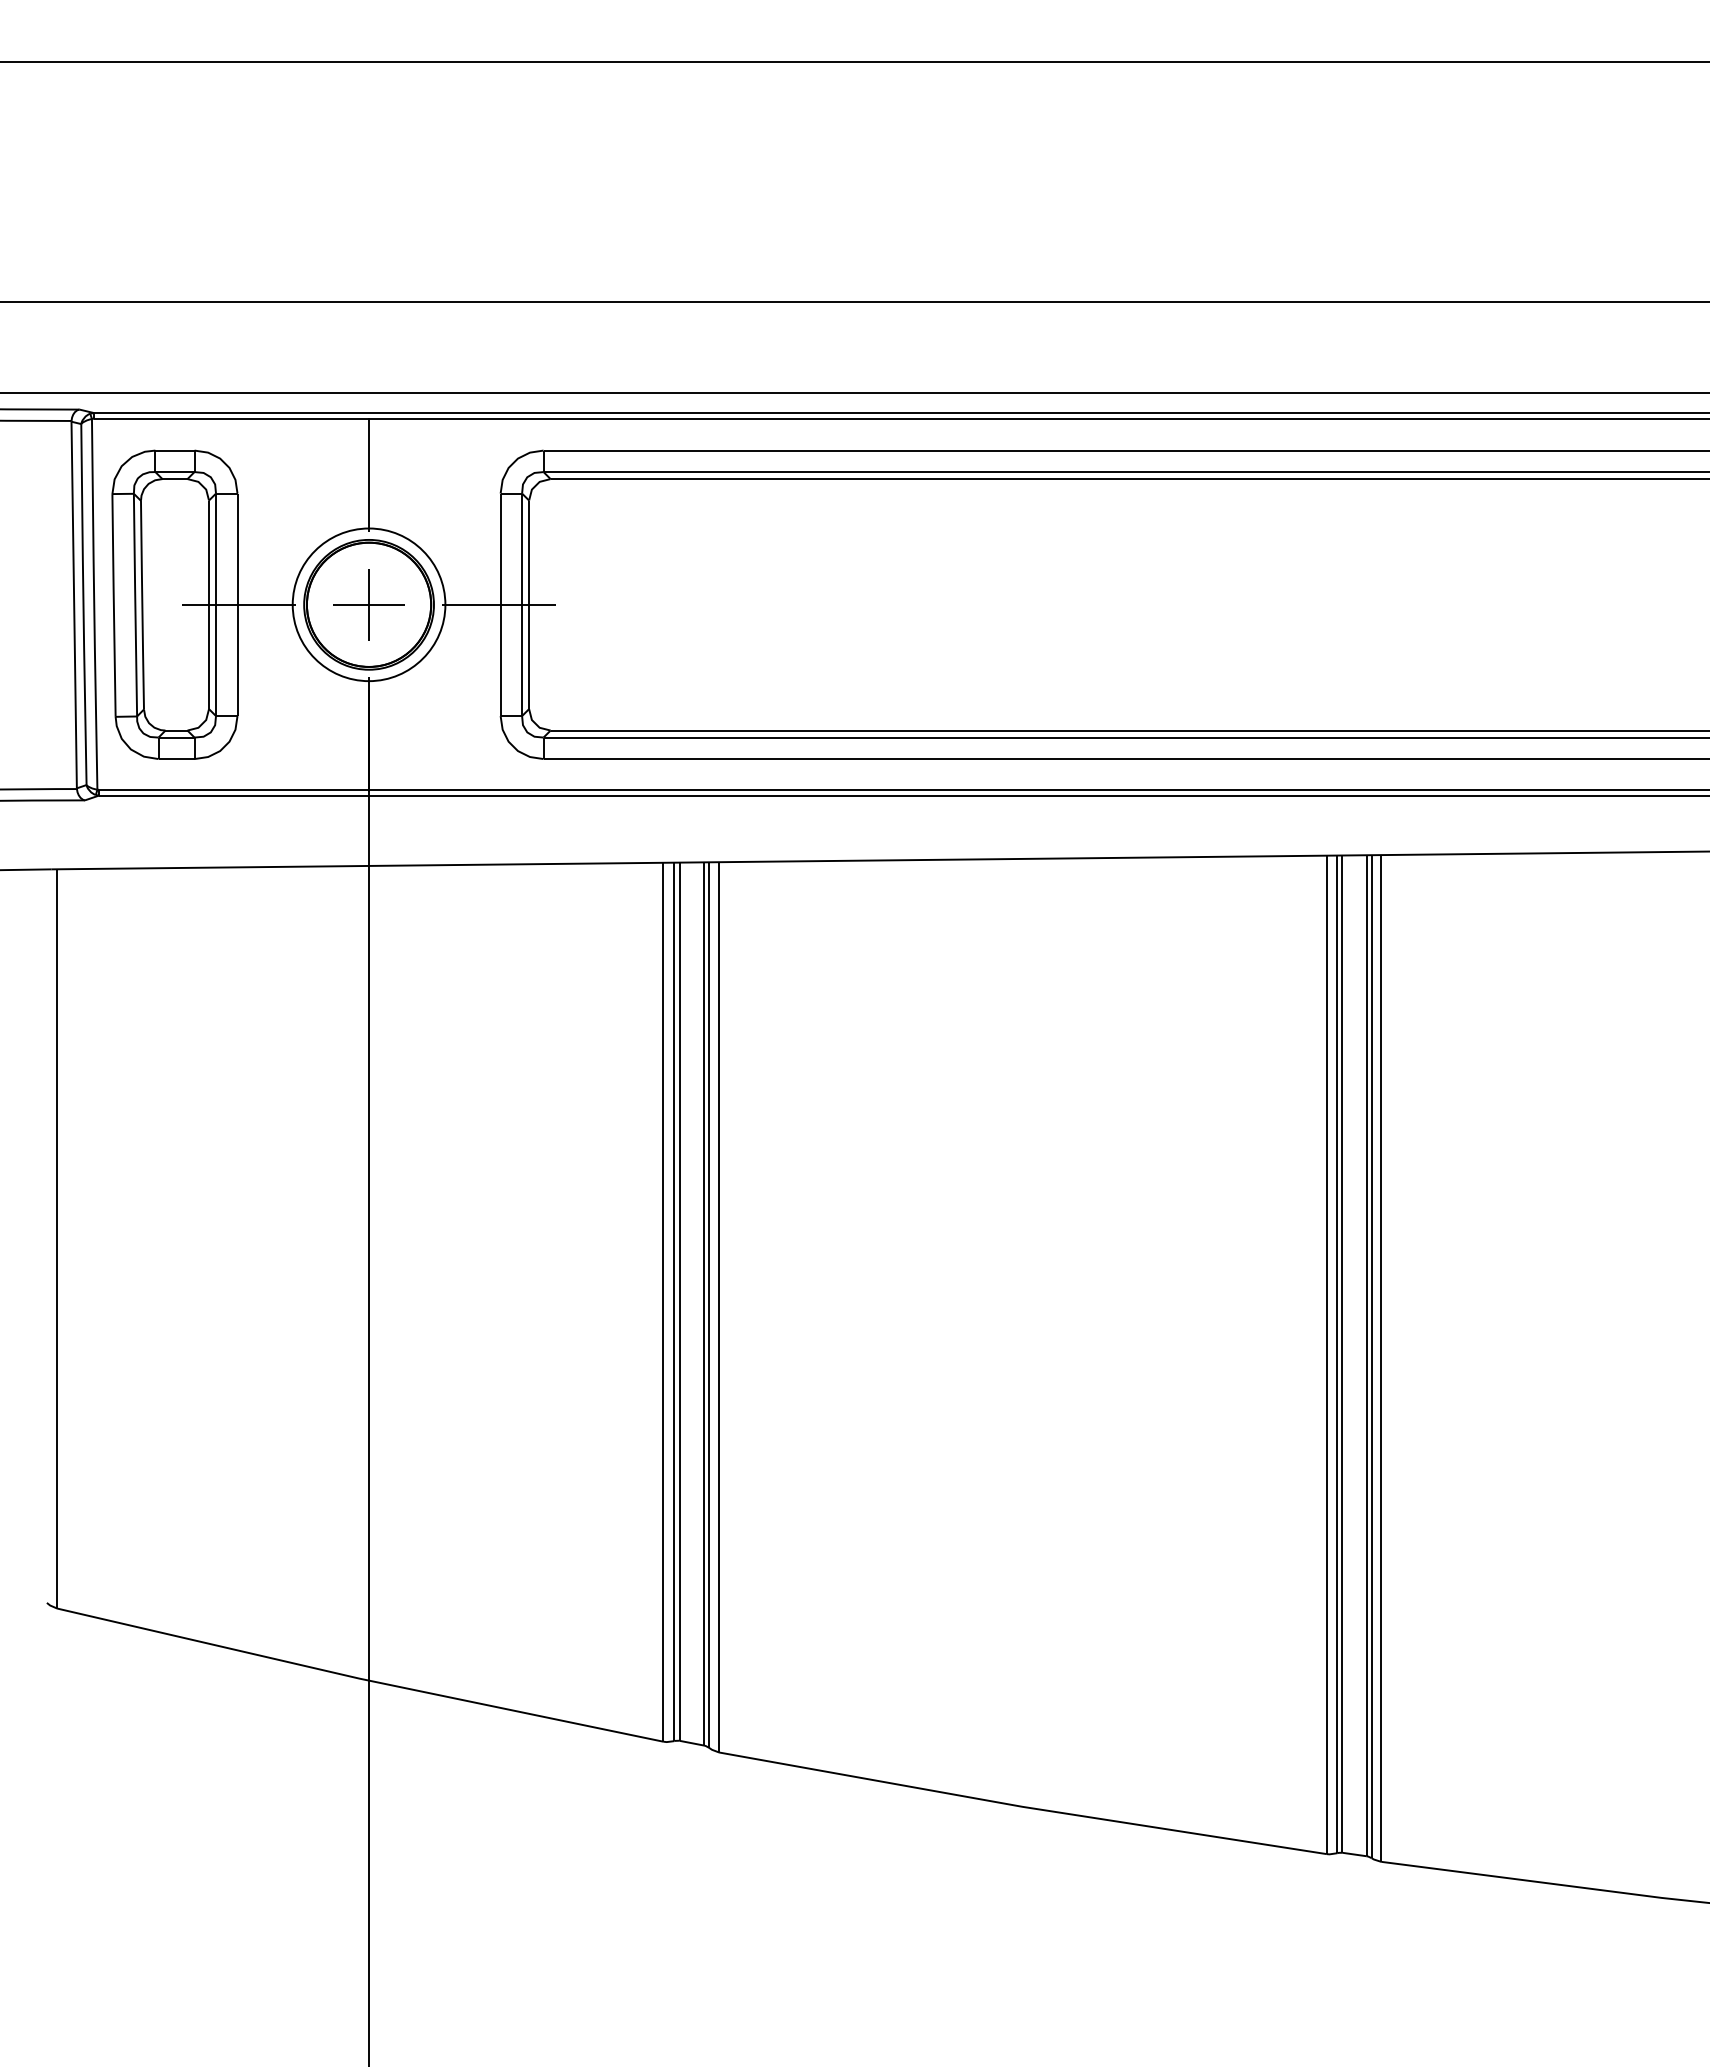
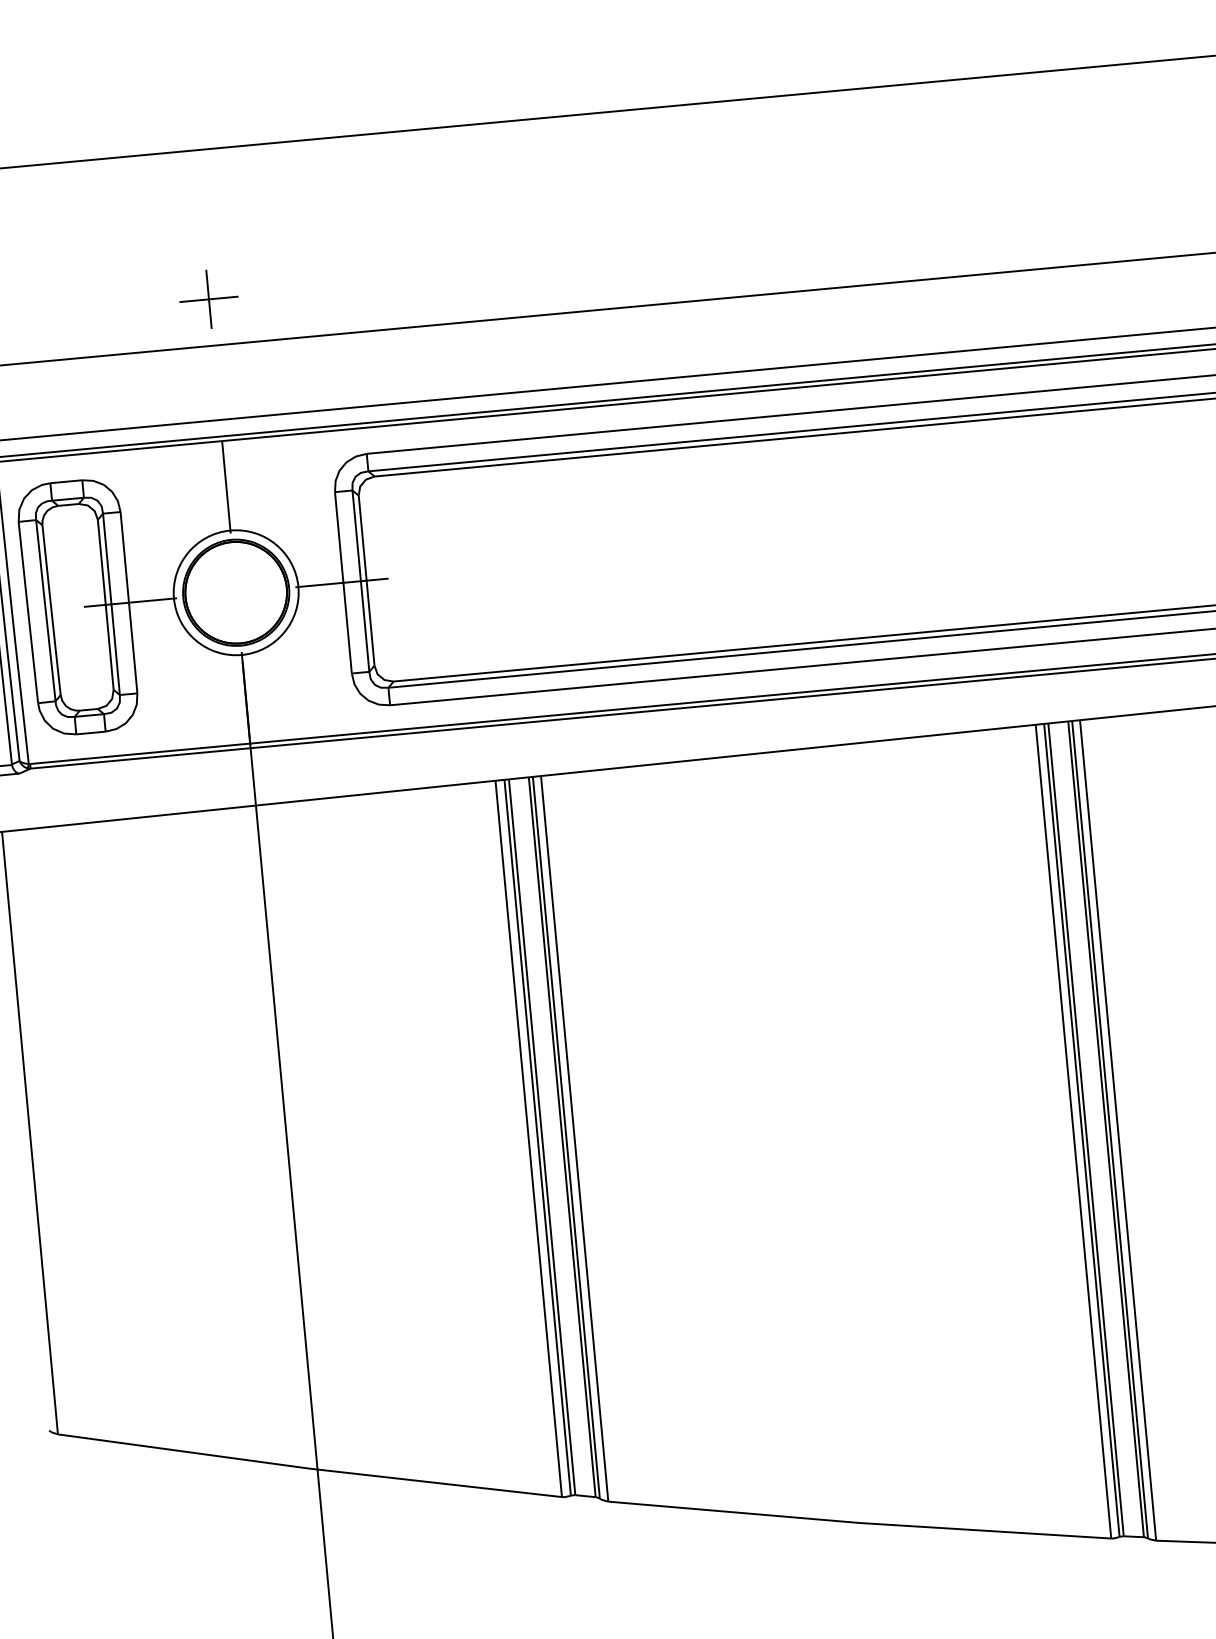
part: (368, 604) -> (208, 299), moved

